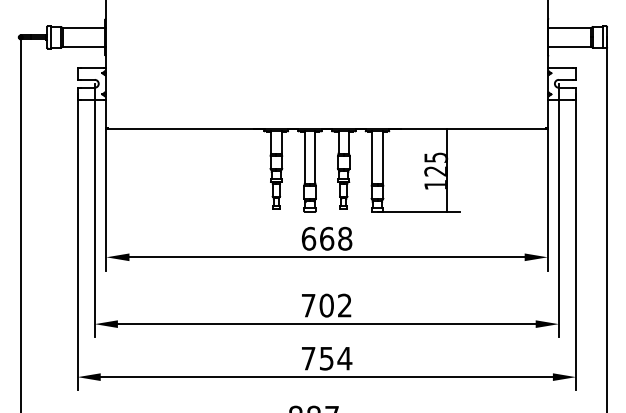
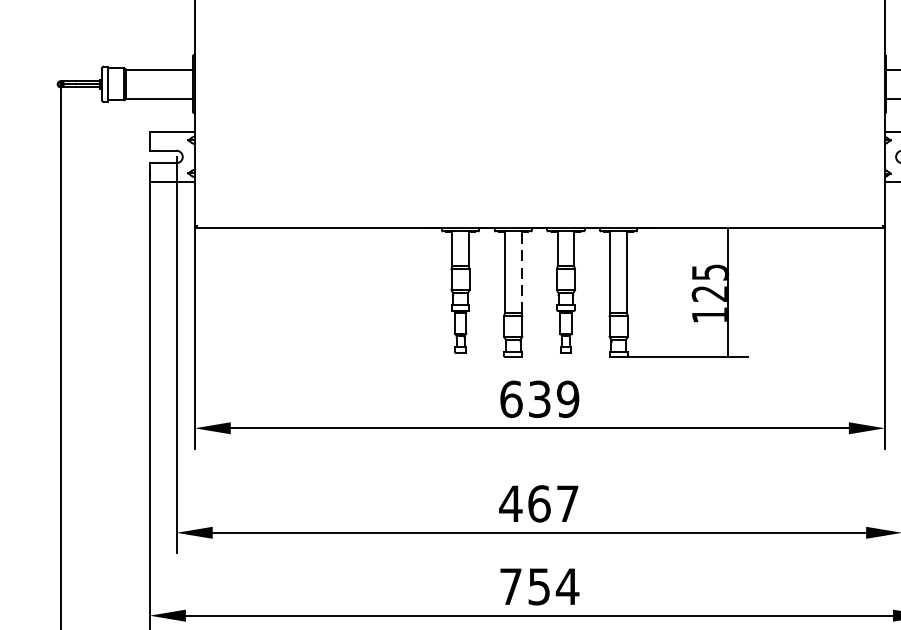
line: (315, 157) -> (521, 272), solid -> dashed
text: (336, 238) -> (554, 398), 668 -> 639
text: (326, 305) -> (538, 503), 702 -> 467

